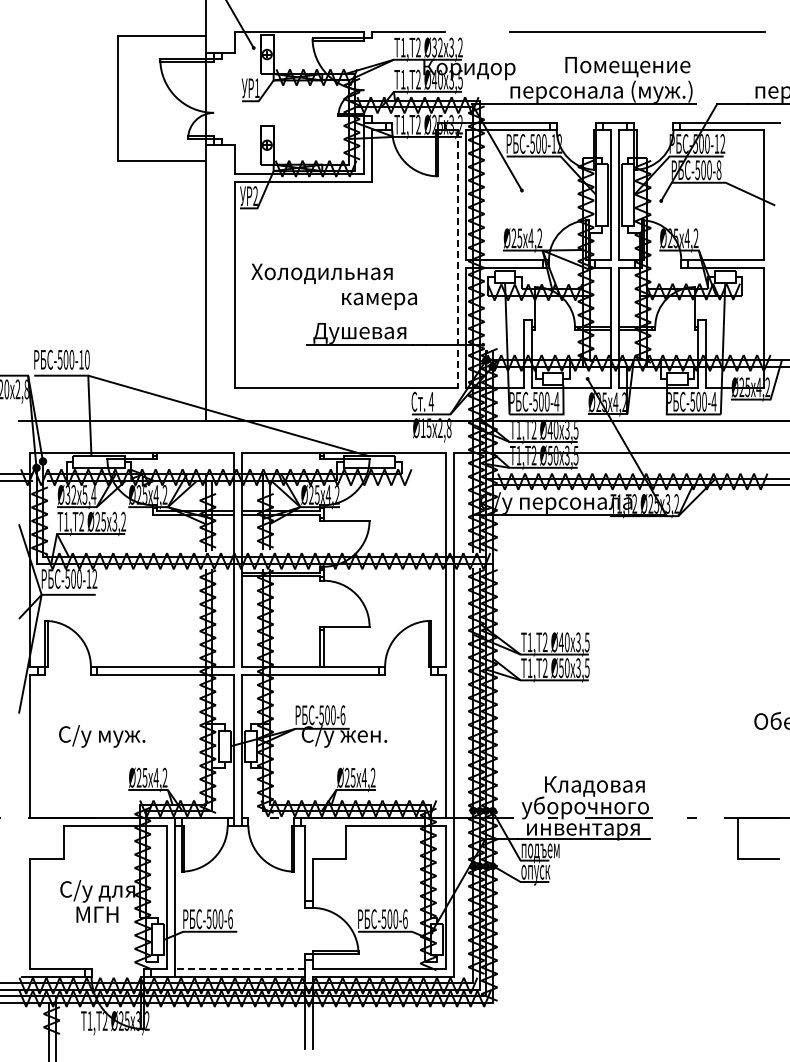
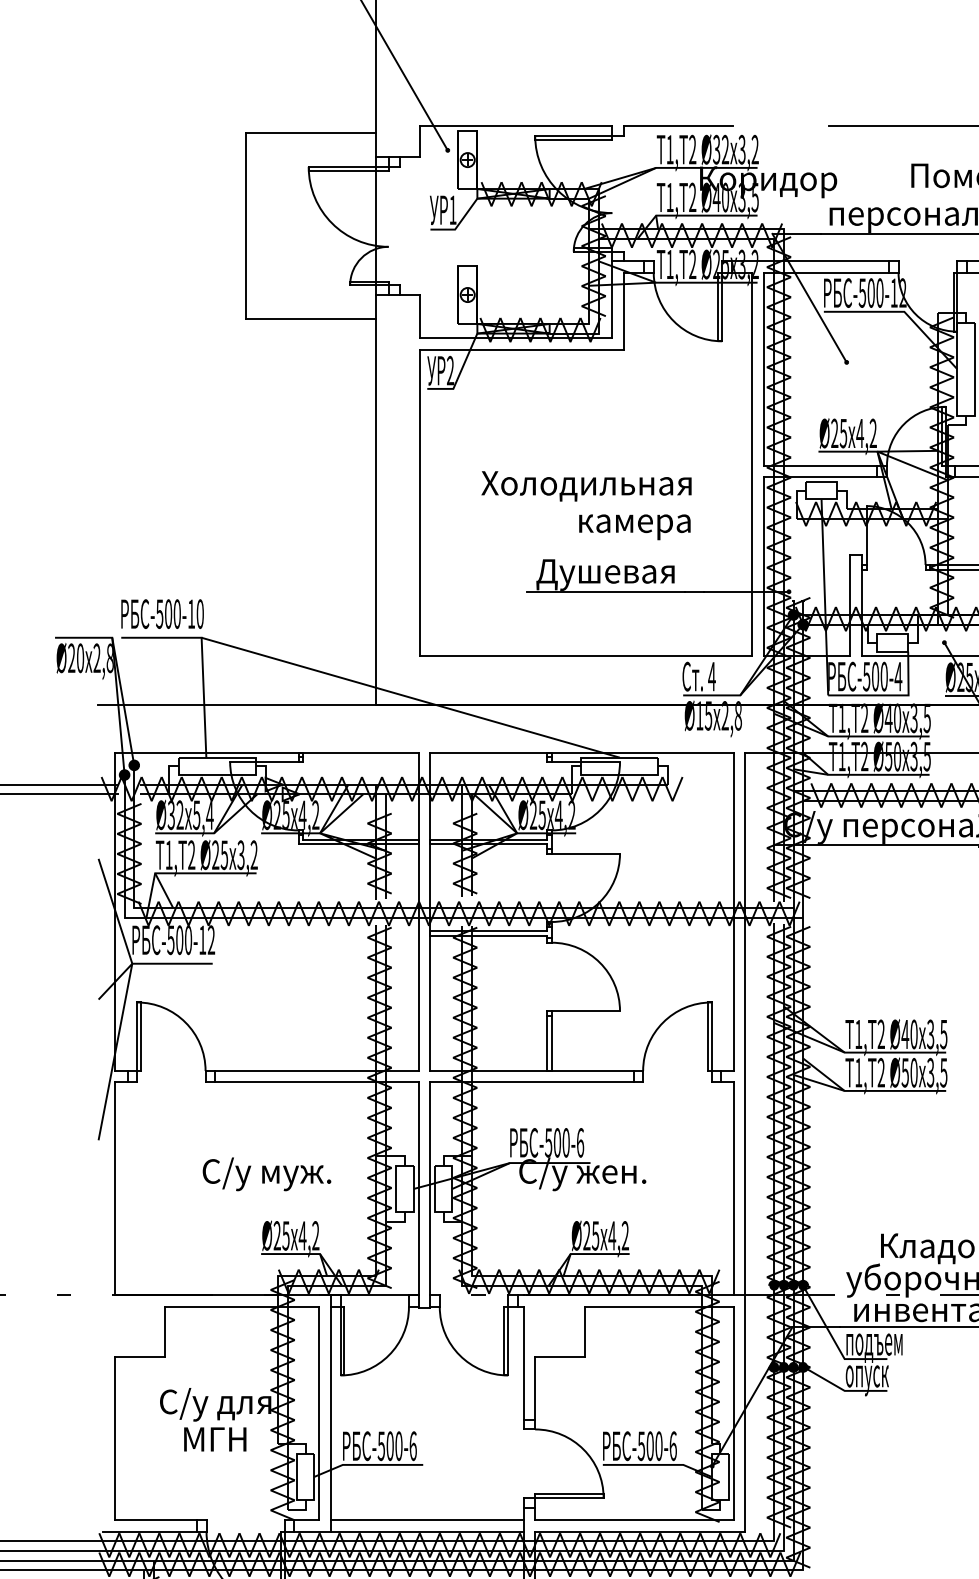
line: (458, 259) -> (752, 464), dashed -> solid
text: (321, 273) -> (585, 485), moved
text: (102, 736) -> (267, 1174), moved
line: (239, 968) -> (426, 1519), dashed -> solid

